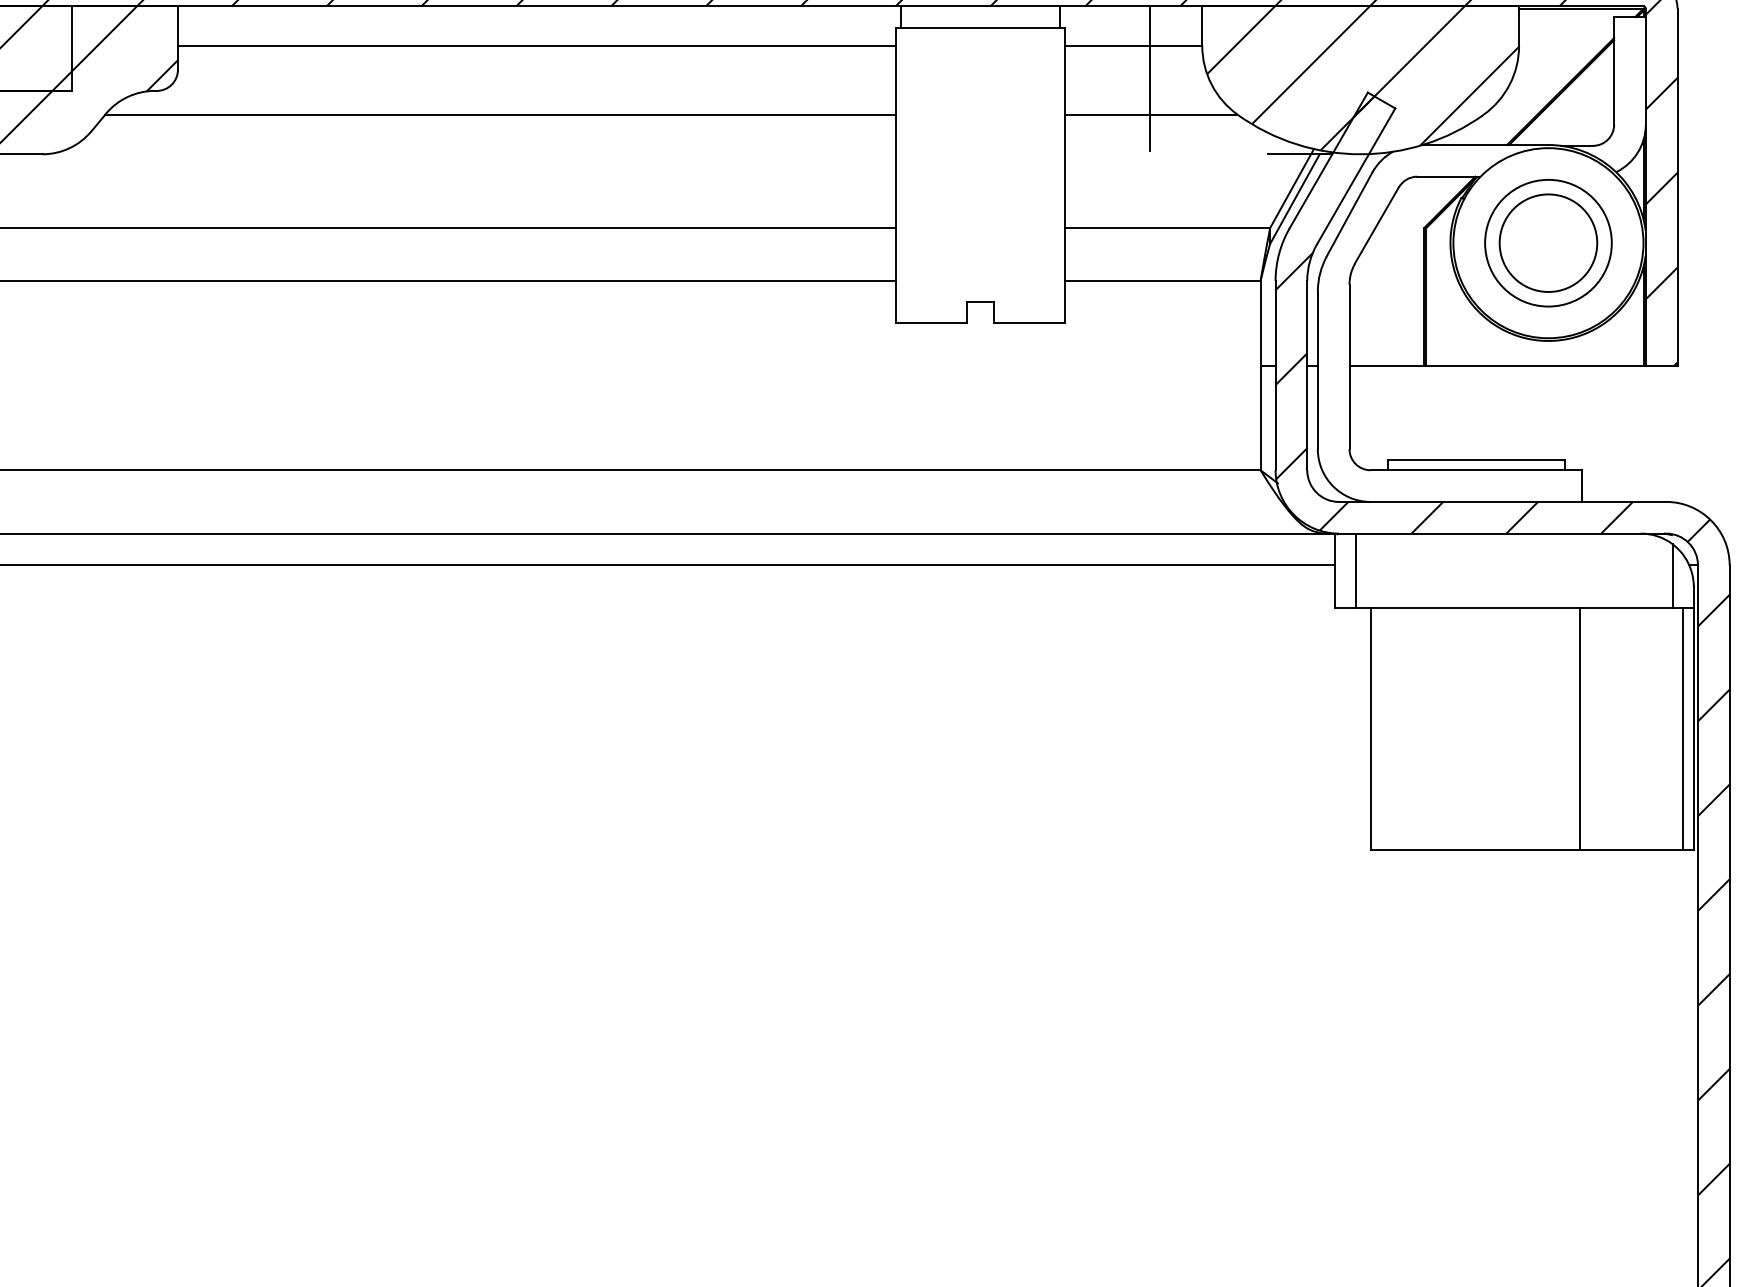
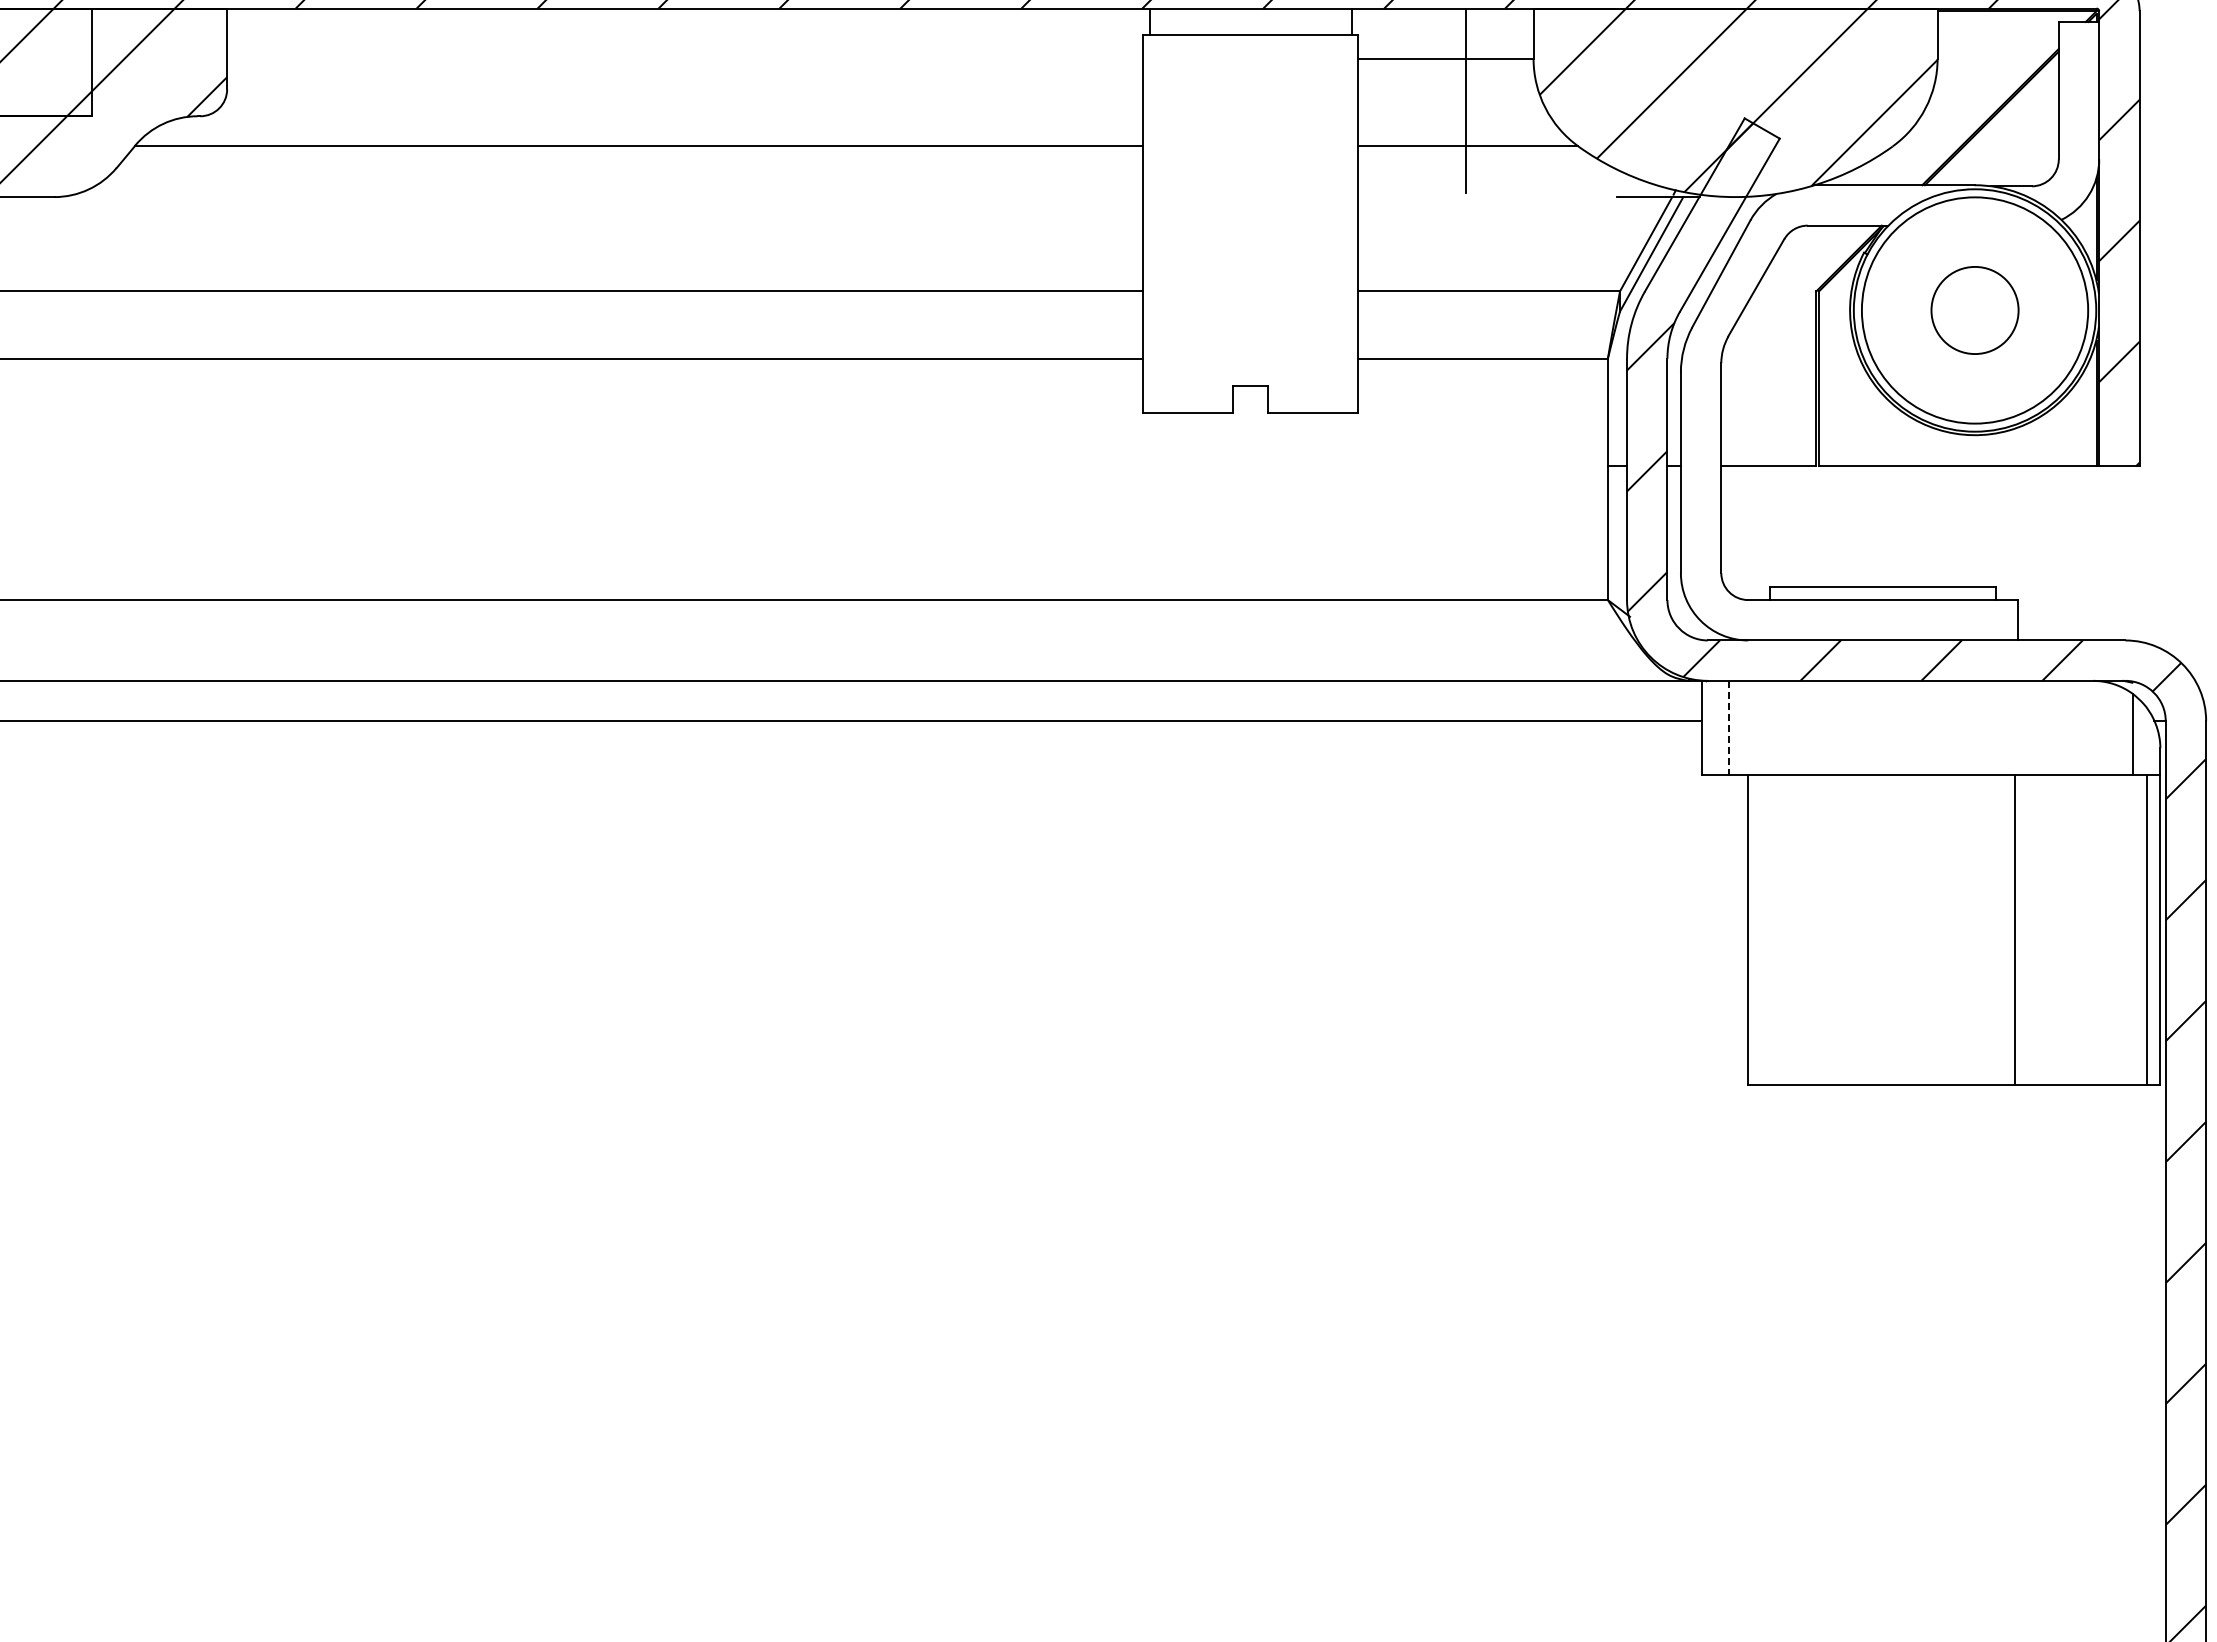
line: (536, 45) -> (684, 58), removed
circle: (1548, 243) -> (1974, 310), size x0.7
circle: (1548, 243) -> (1974, 310), size x1.4
line: (1355, 570) -> (1729, 728), solid -> dashed

